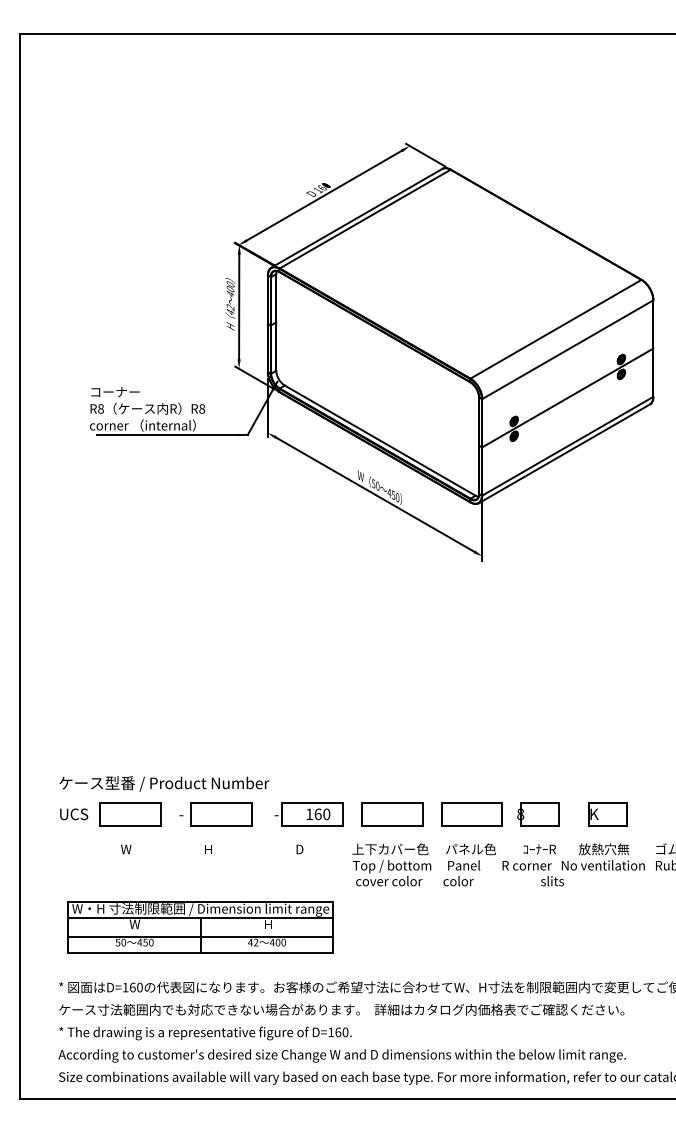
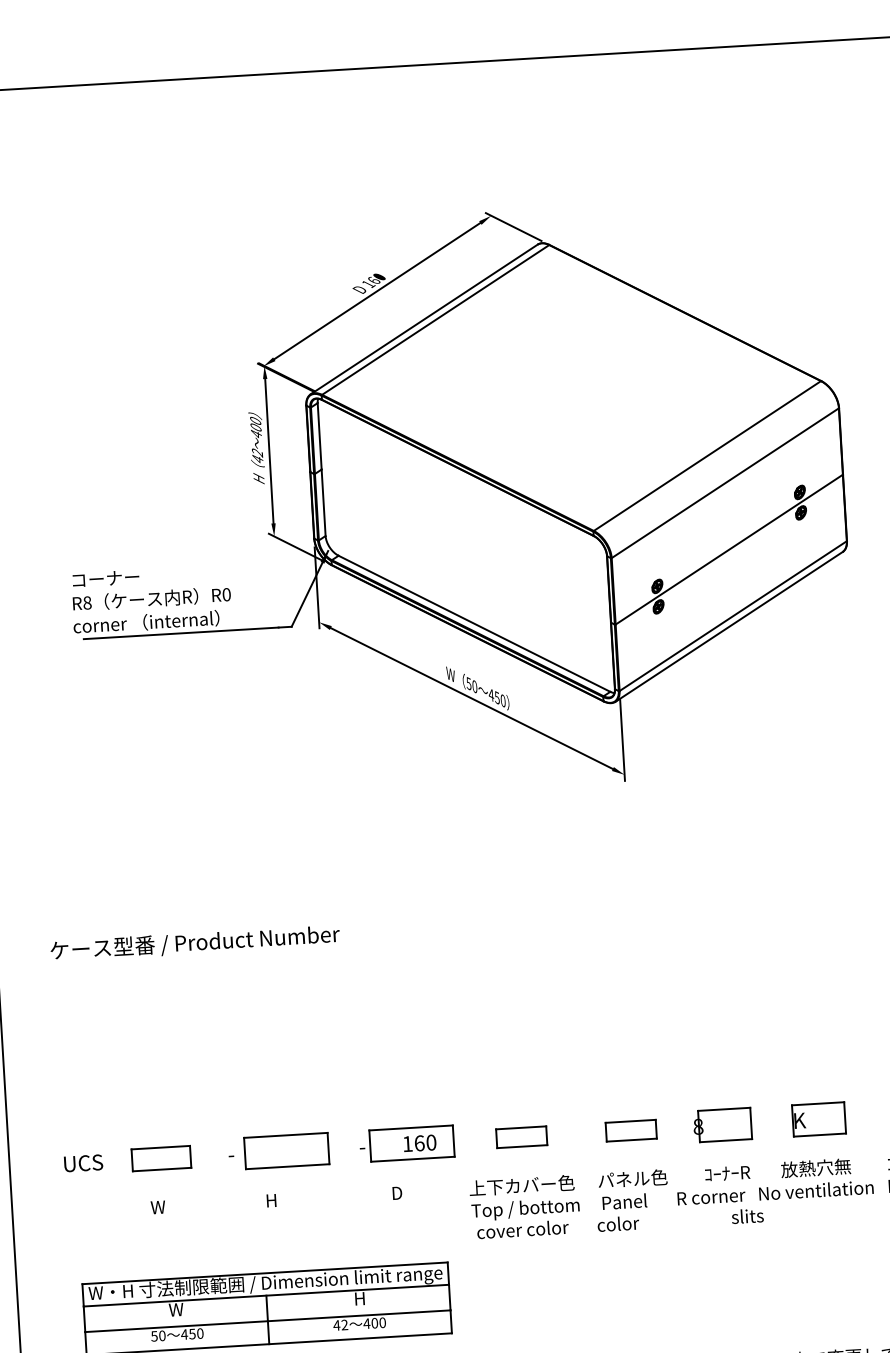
text: (202, 409) -> (227, 595), R8 -> R0
text: (164, 783) -> (195, 942), moved
part: (130, 814) -> (161, 1158), size x0.7
part: (392, 814) -> (521, 1137), size x0.6
part: (471, 814) -> (630, 1131), size x0.6

